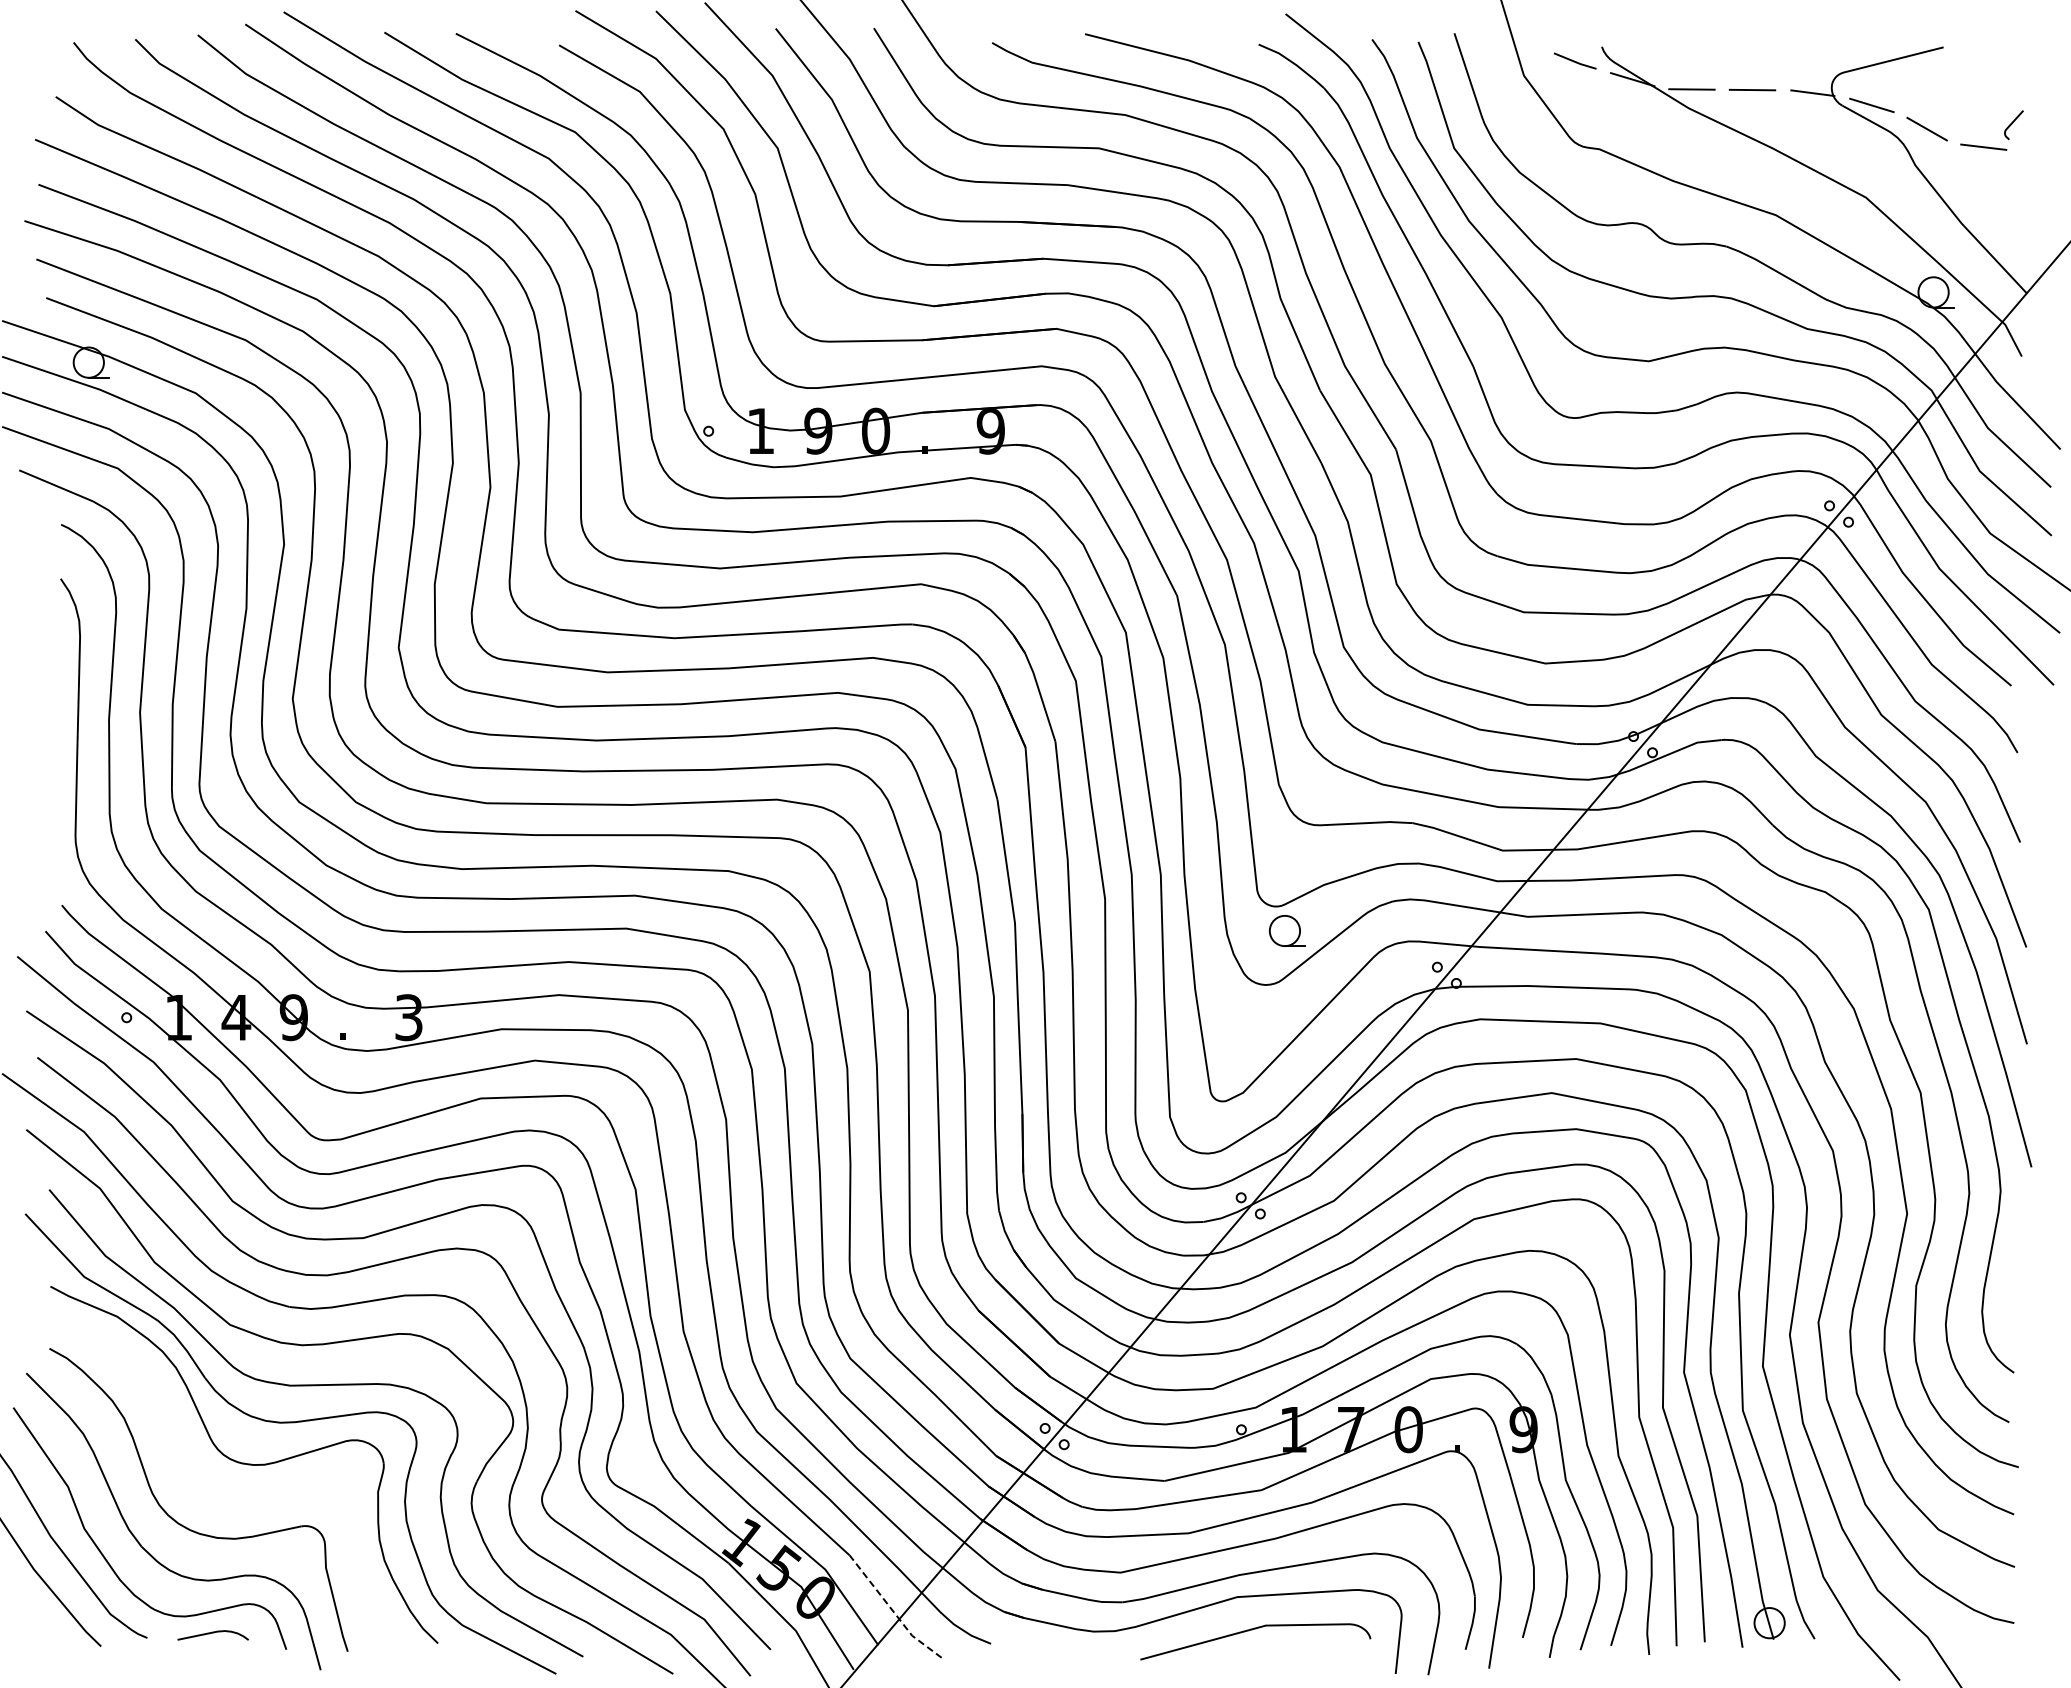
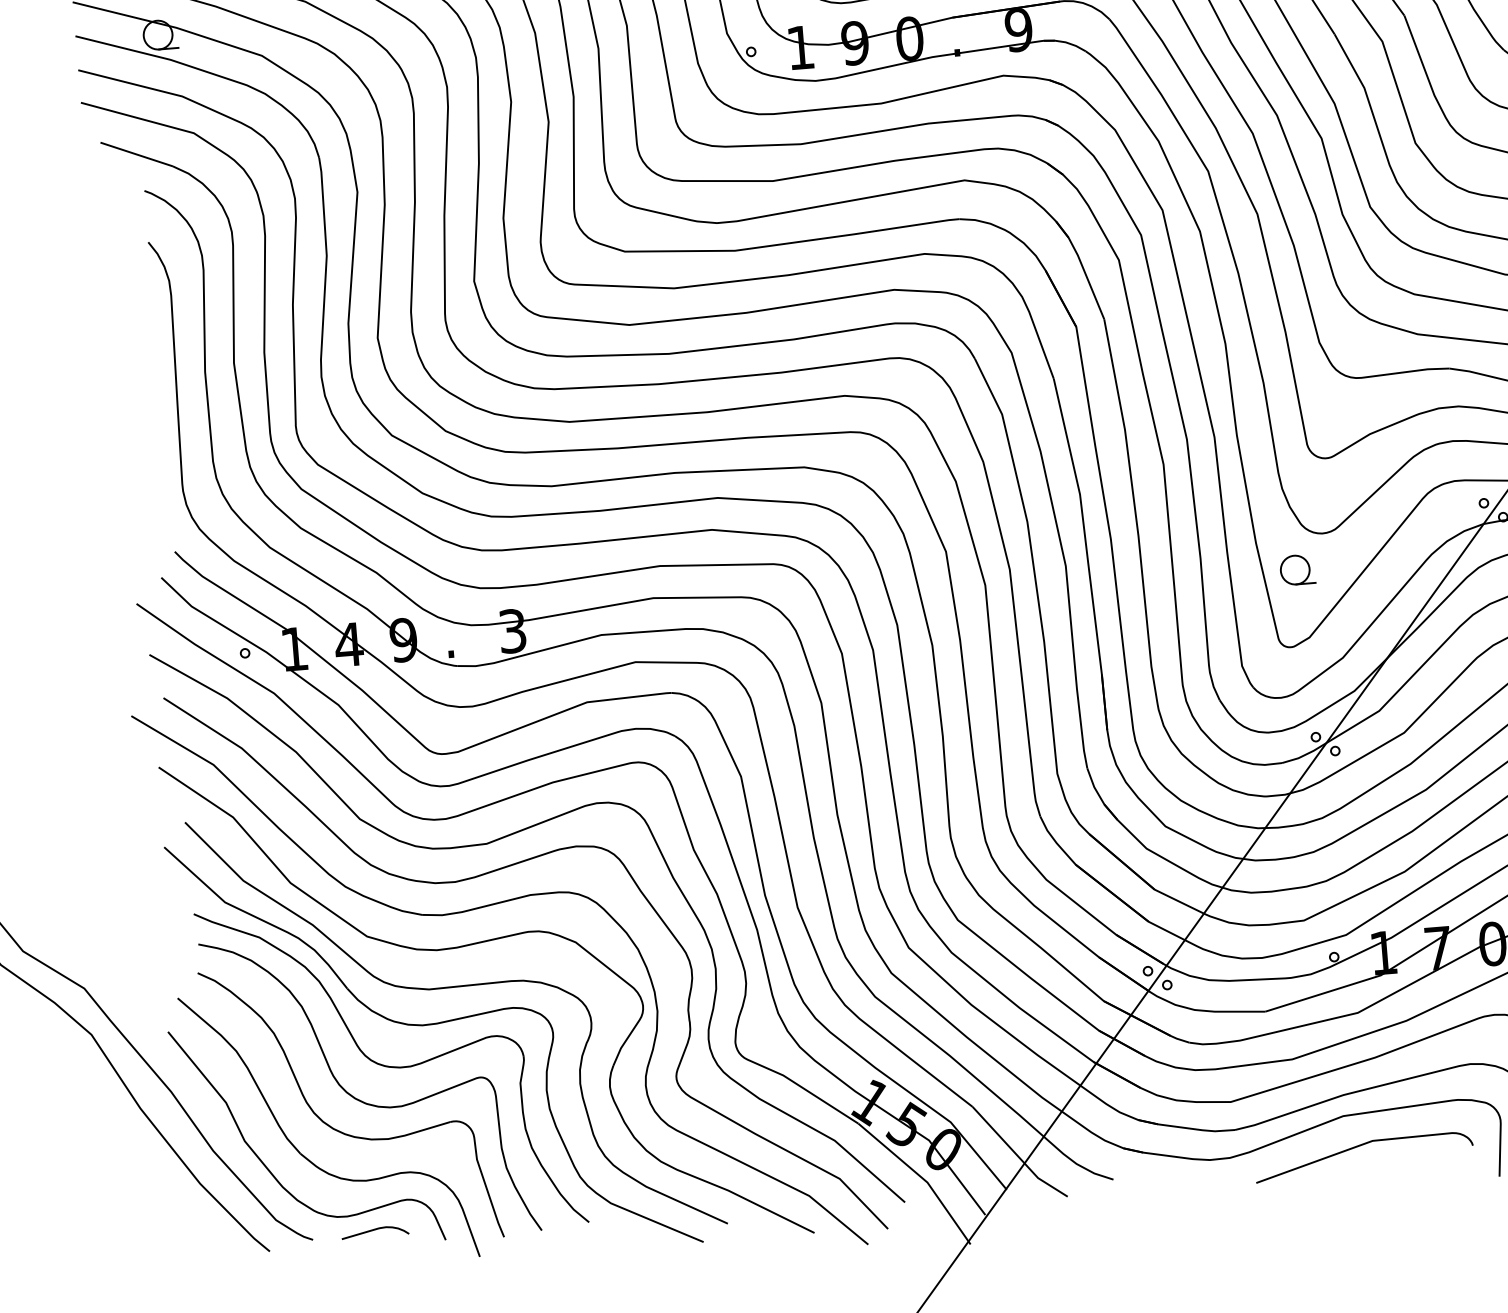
part: (1286, 930) -> (1296, 569), moved
curve: (212, 1497) -> (363, 1101), added
line: (892, 1610) -> (1017, 1155), dashed -> solid

